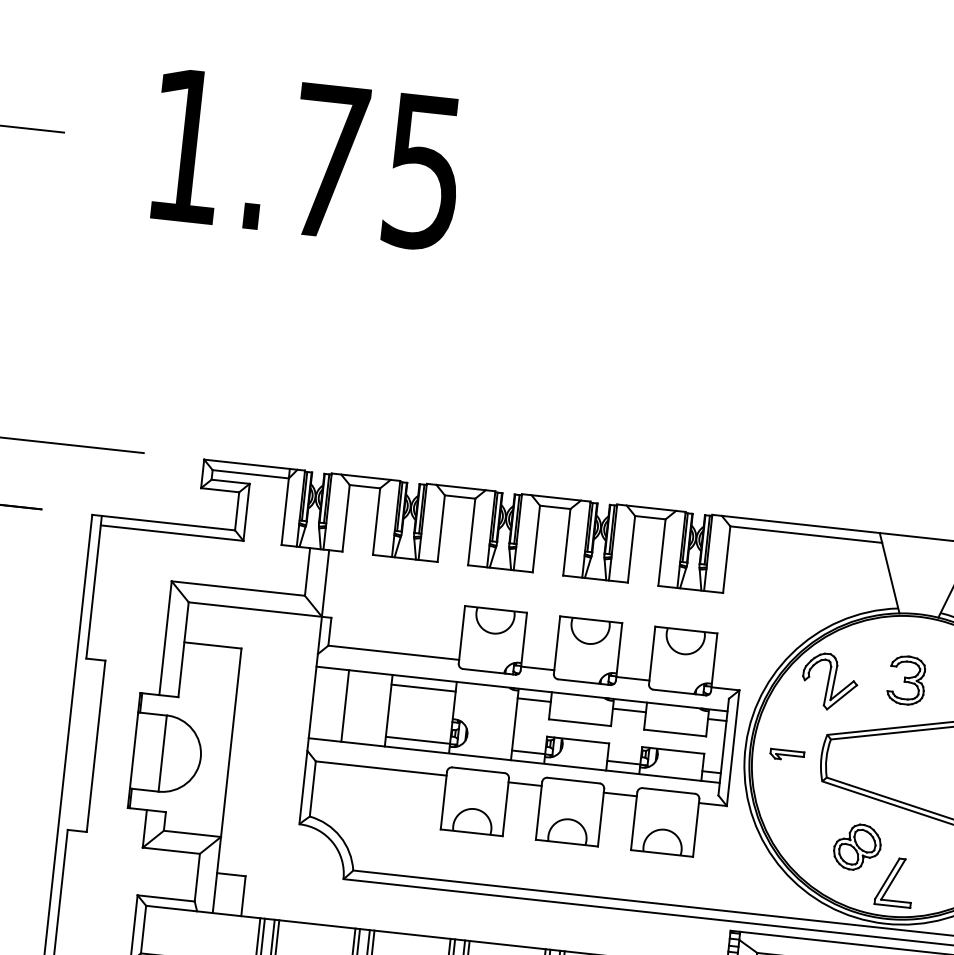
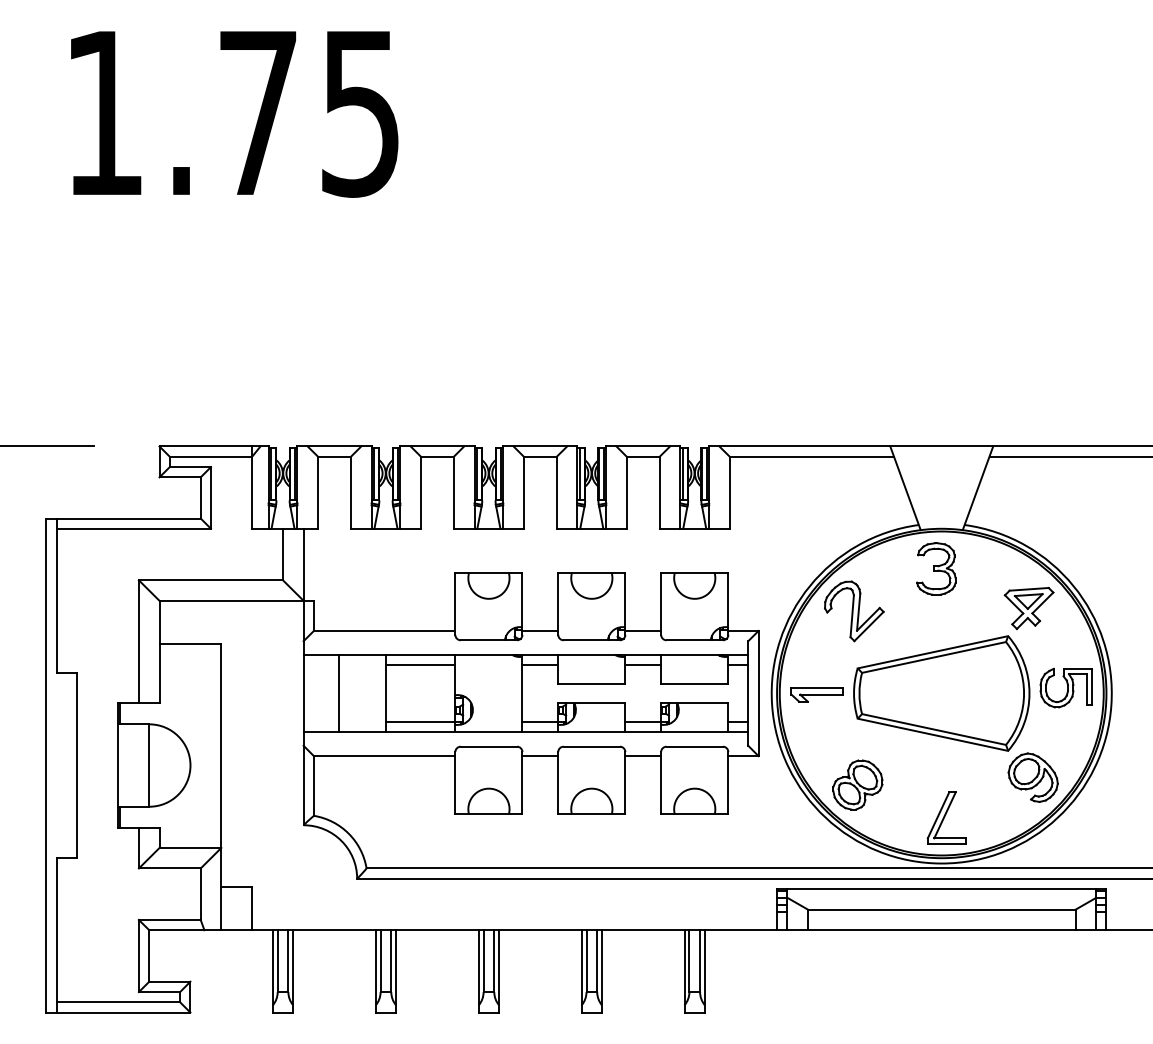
part: (907, 680) -> (936, 568), moved
part: (786, 754) -> (816, 694), size x1.43
part: (857, 846) -> (857, 784), moved

